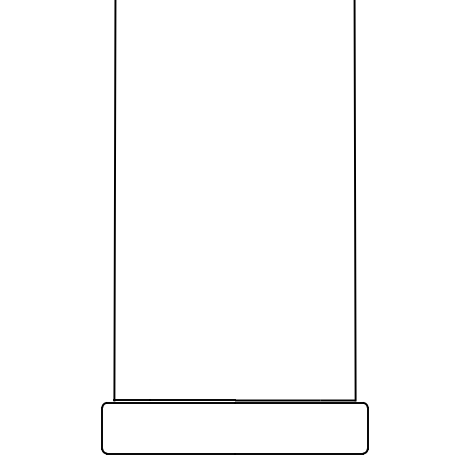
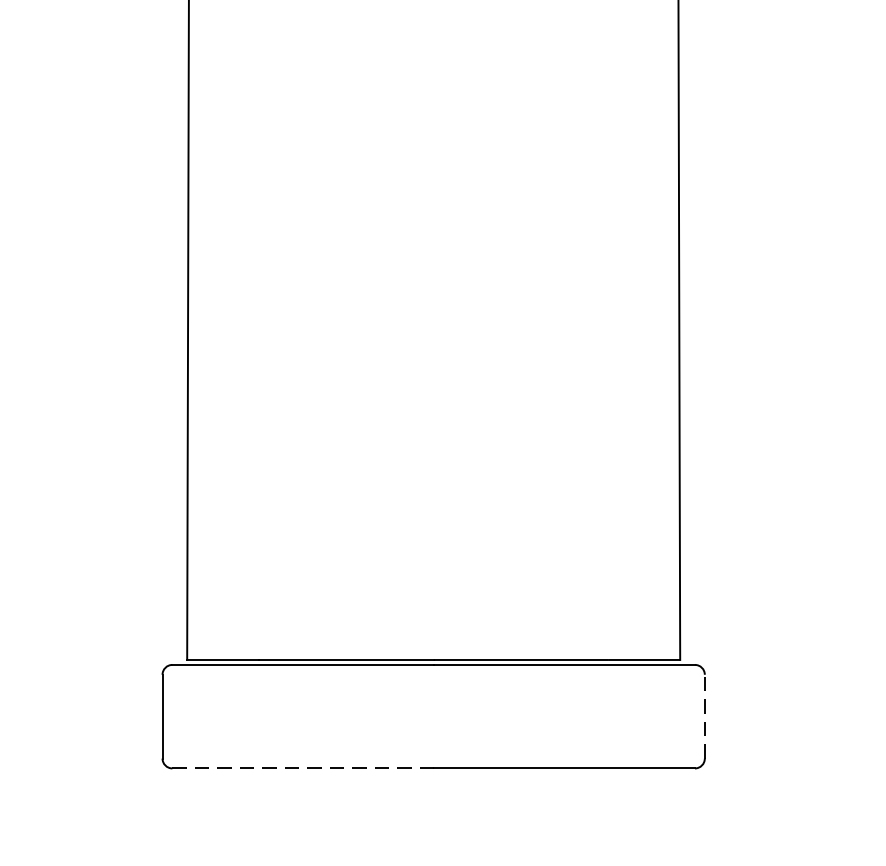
line: (367, 428) -> (704, 717), solid -> dashed
line: (171, 453) -> (303, 768), solid -> dashed

